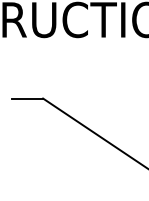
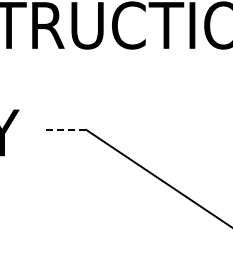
line: (27, 98) -> (65, 129), solid -> dashed

